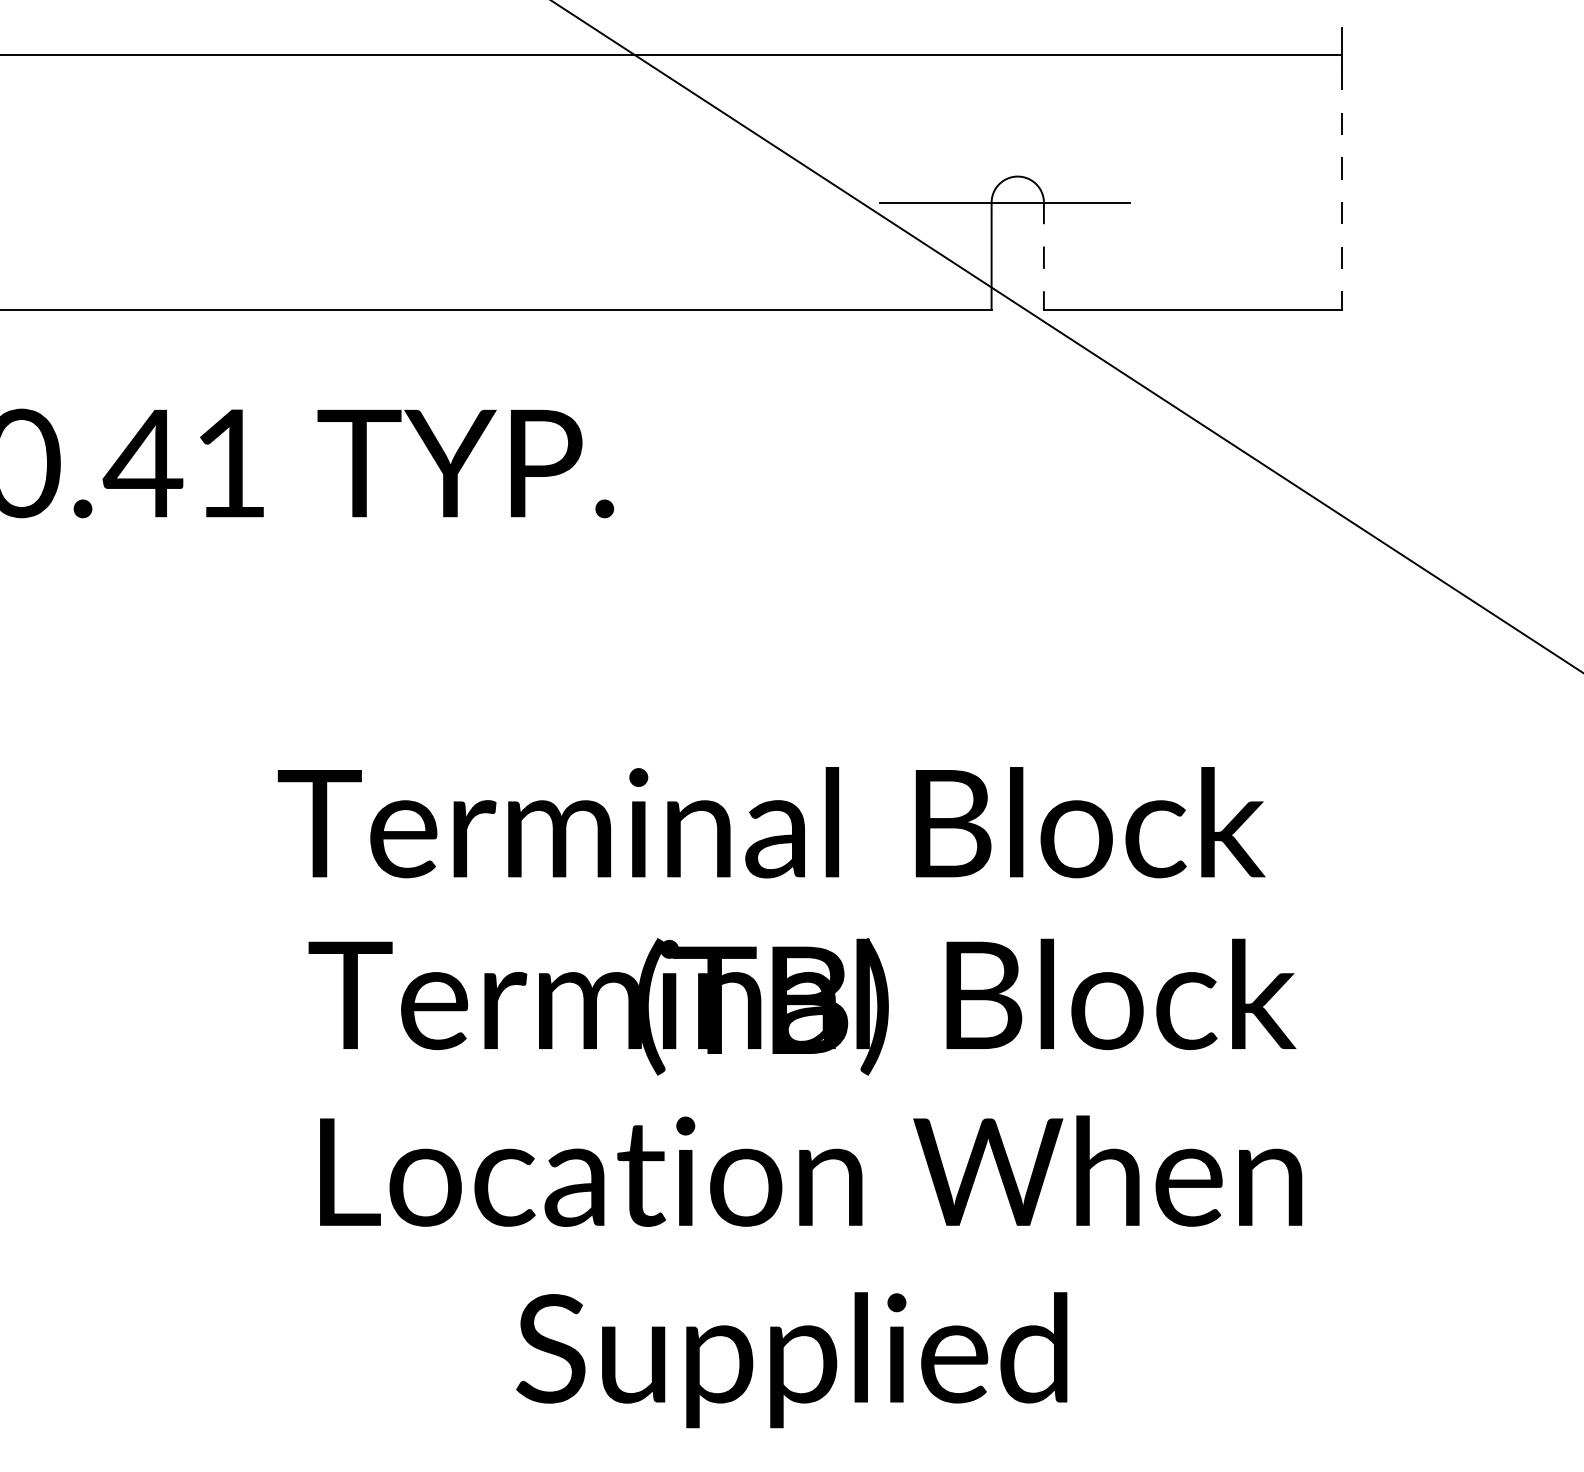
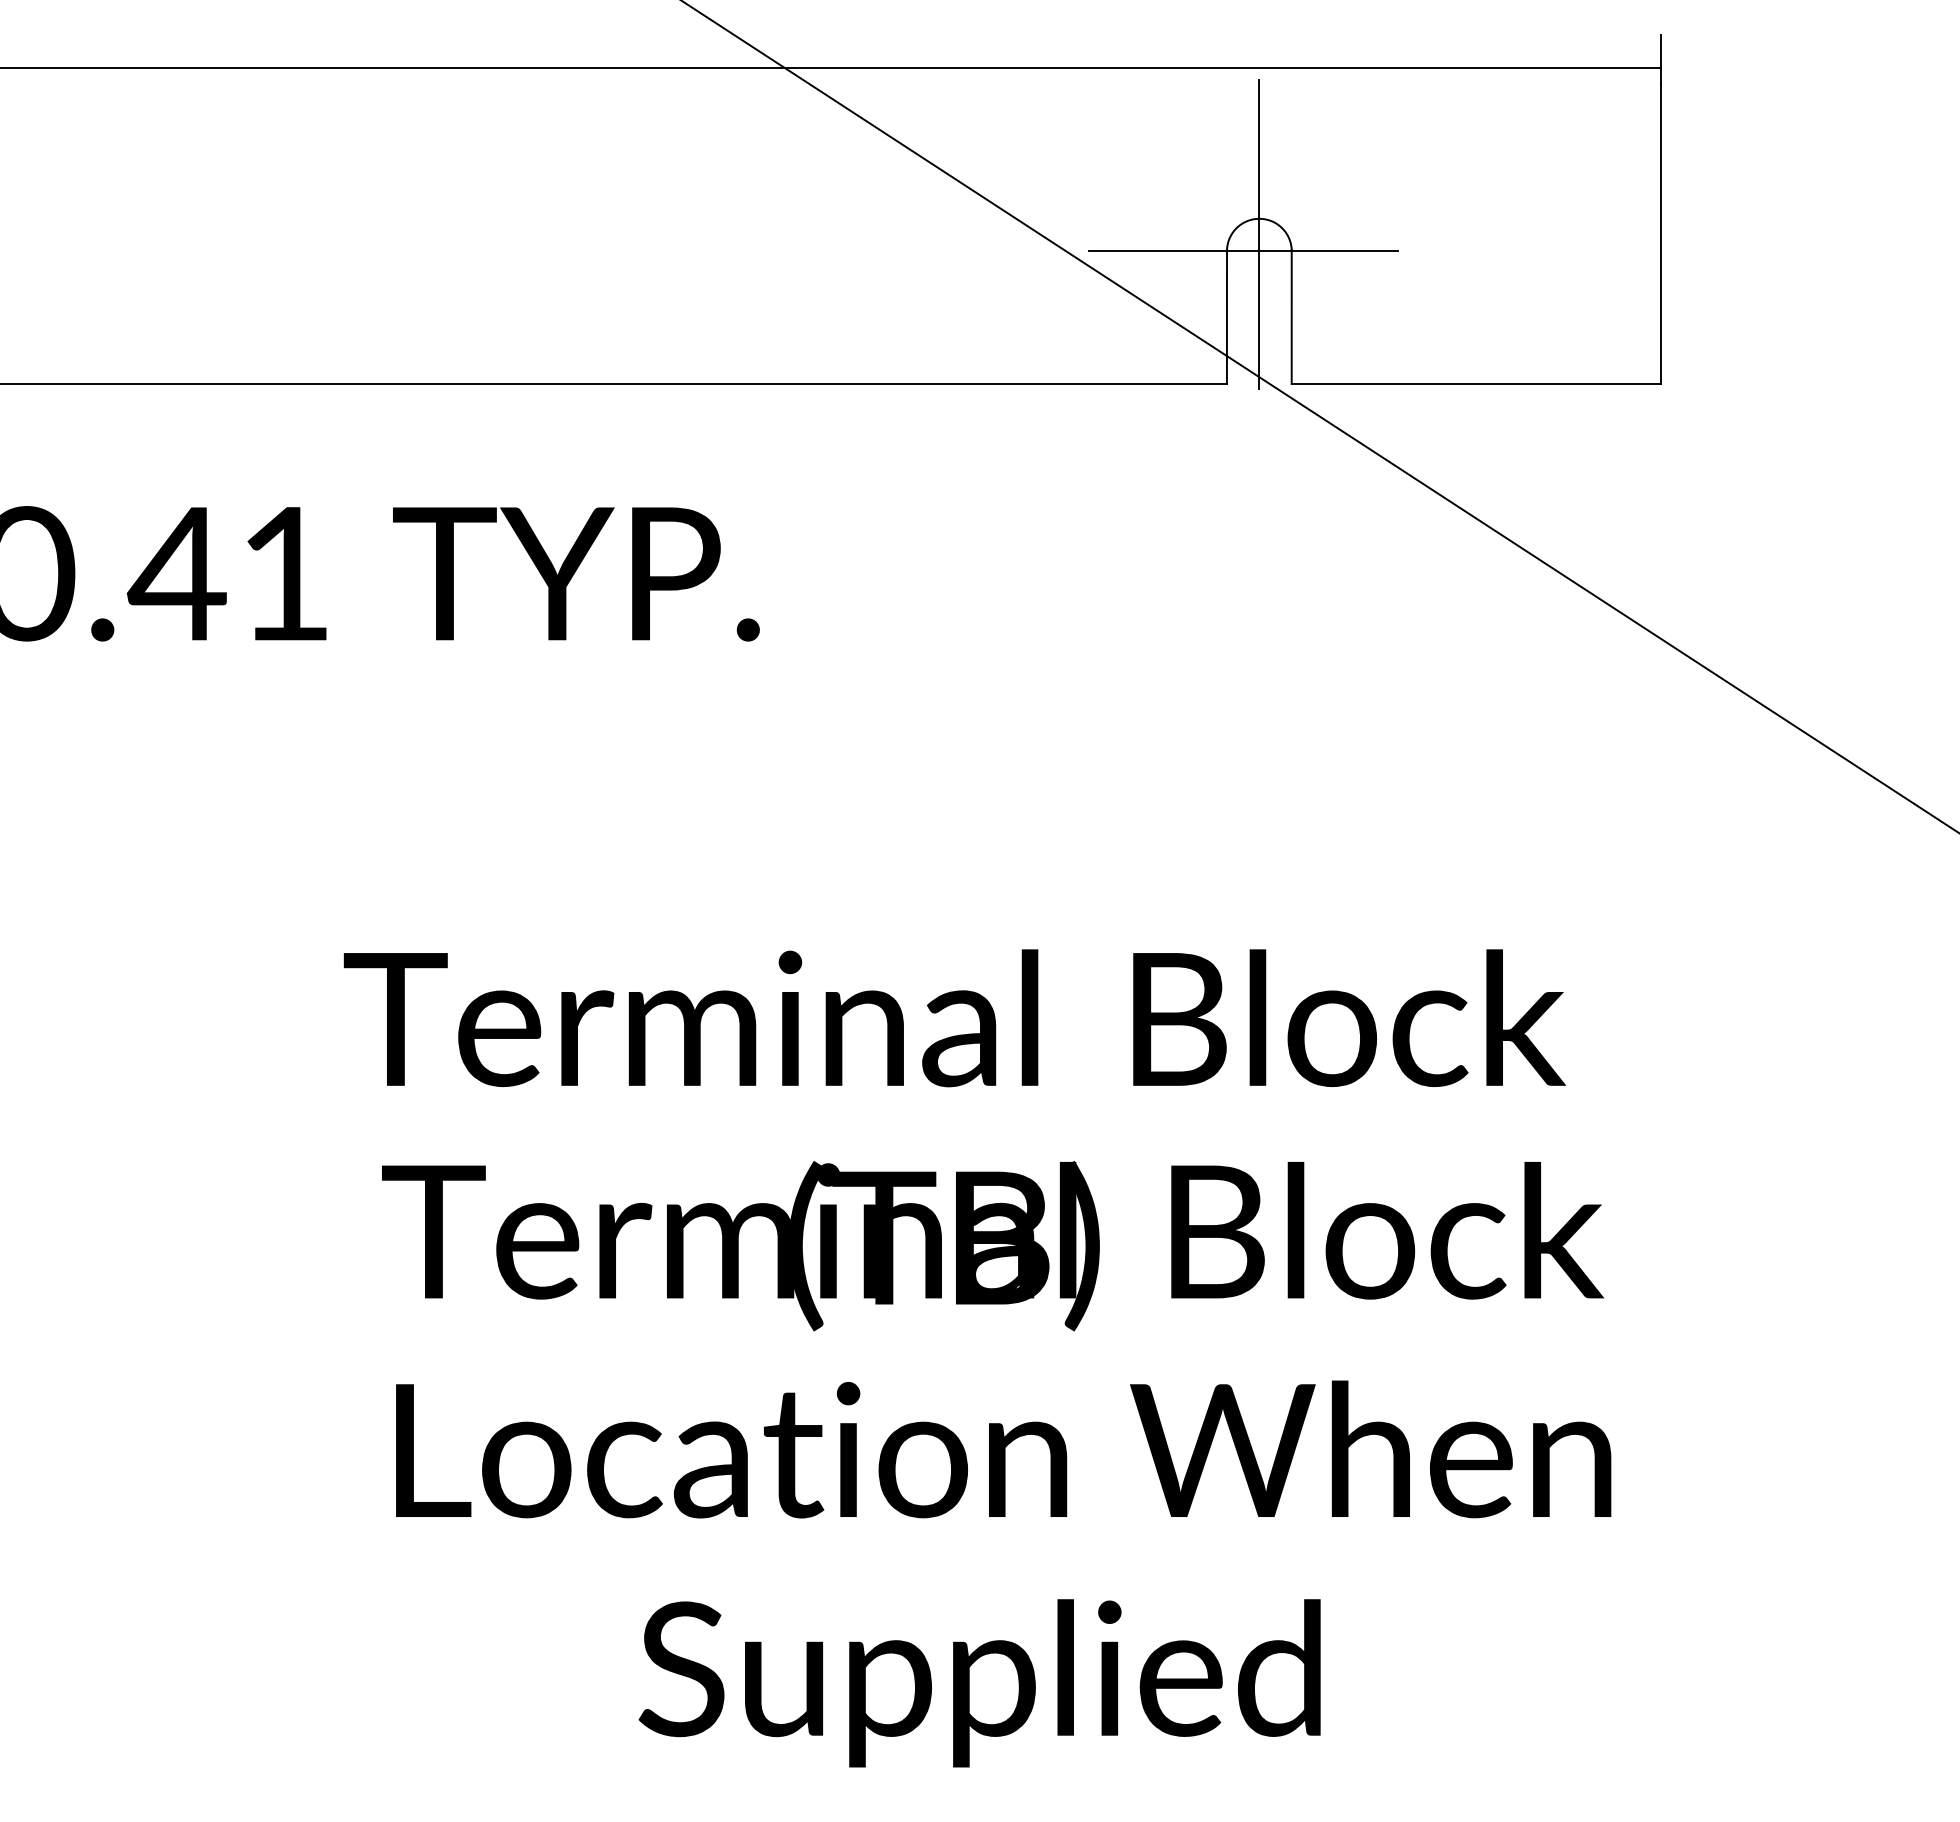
line: (1017, 189) -> (1259, 234), added
line: (1341, 189) -> (1660, 234), dashed -> solid
line: (1043, 256) -> (1291, 317), dashed -> solid

